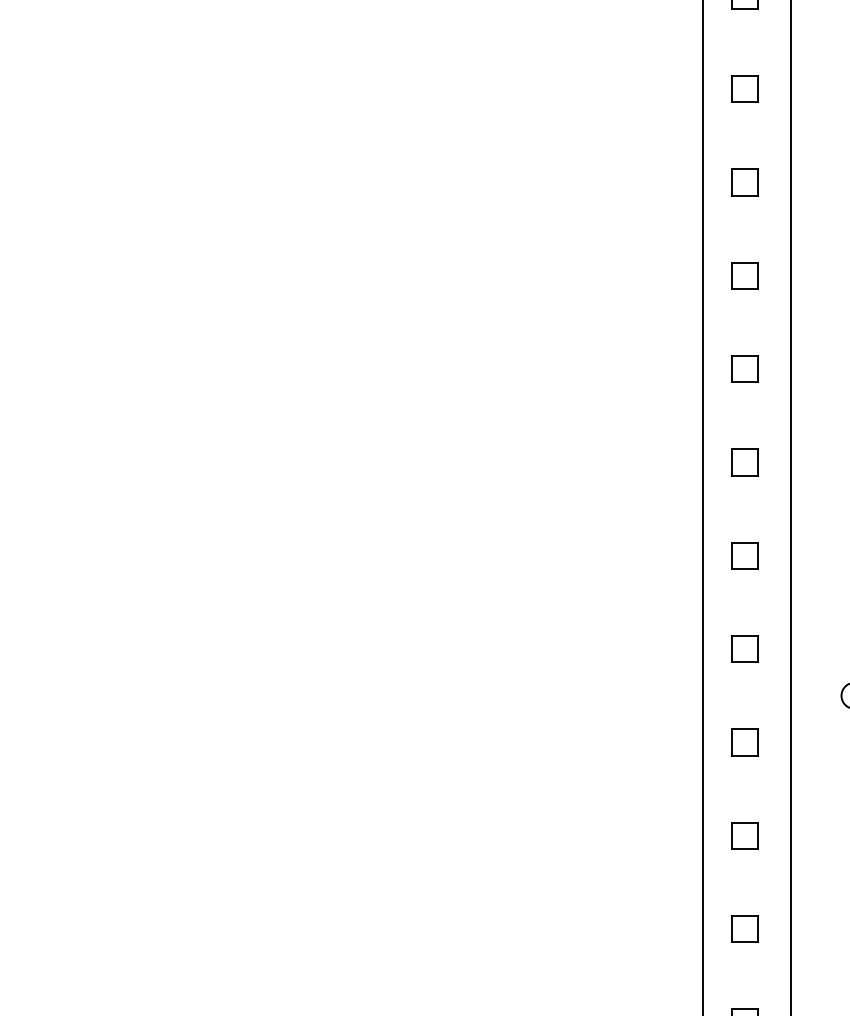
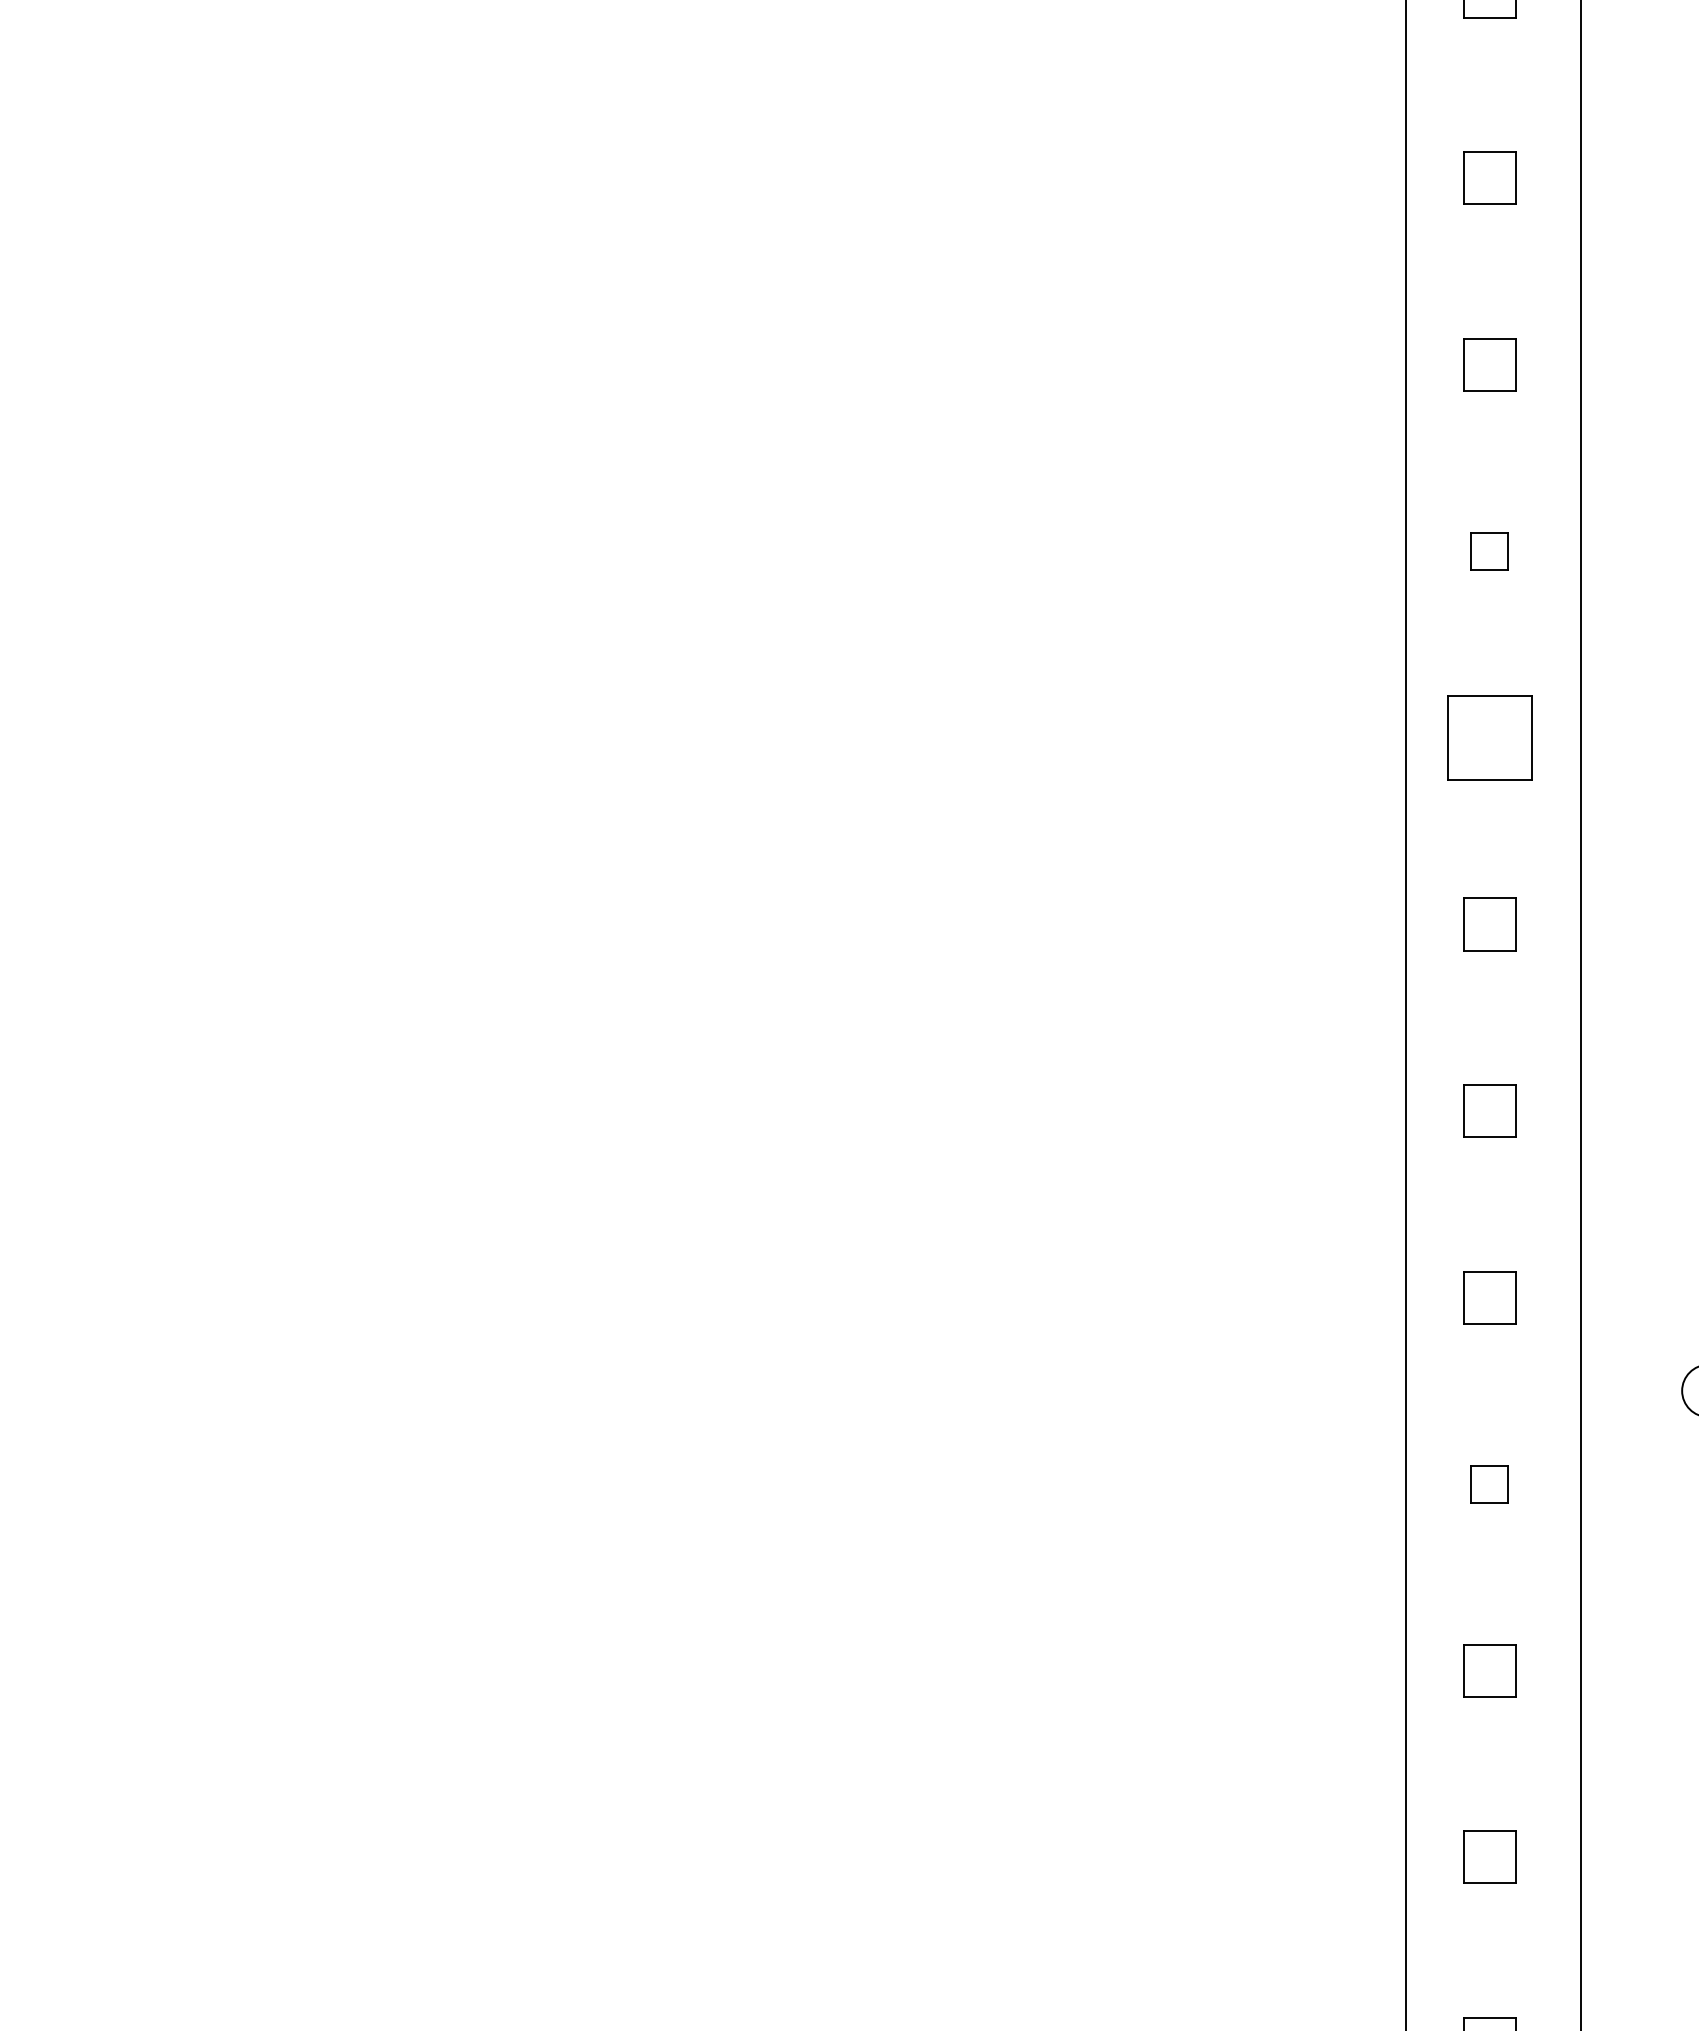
part: (744, 275) -> (1488, 550), size x0.7
part: (744, 368) -> (1488, 736), size x1.6
part: (744, 742) -> (1488, 1484), size x0.7

